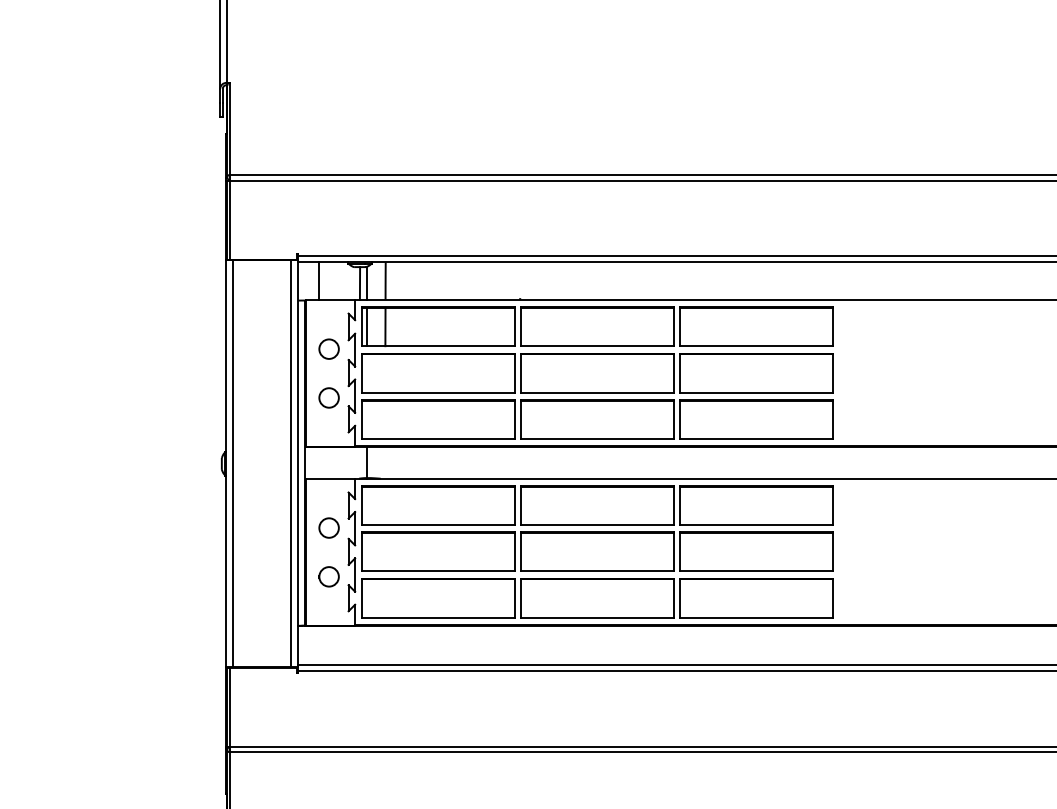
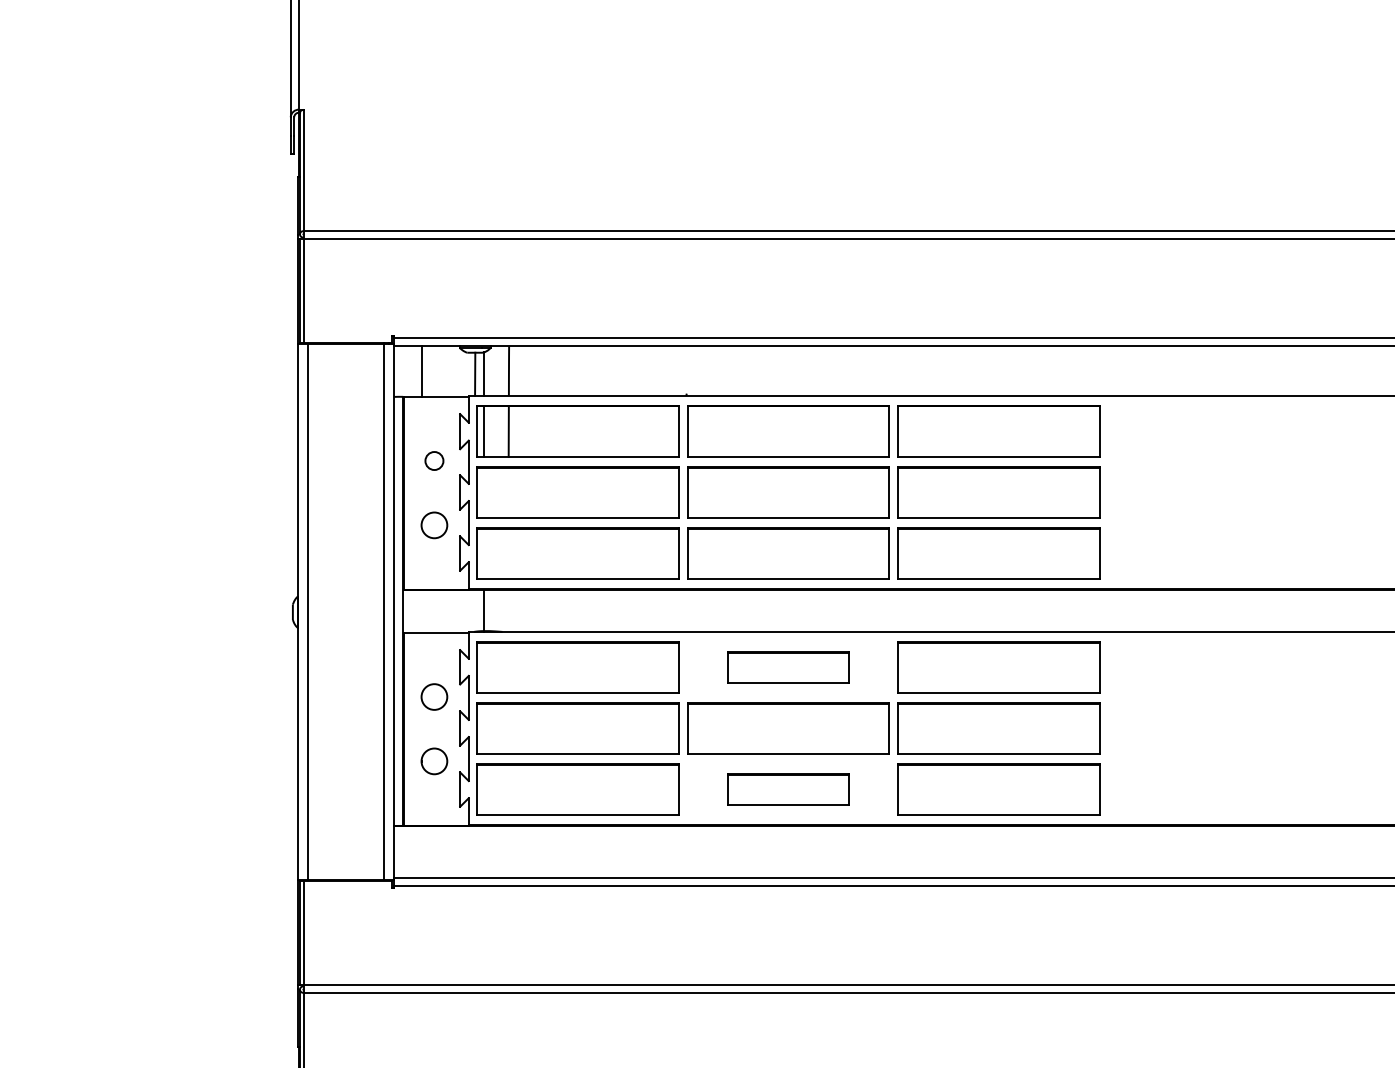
circle: (329, 348) -> (434, 460), size x0.7
part: (597, 505) -> (788, 667), size x0.6
part: (597, 598) -> (788, 789), size x0.6

